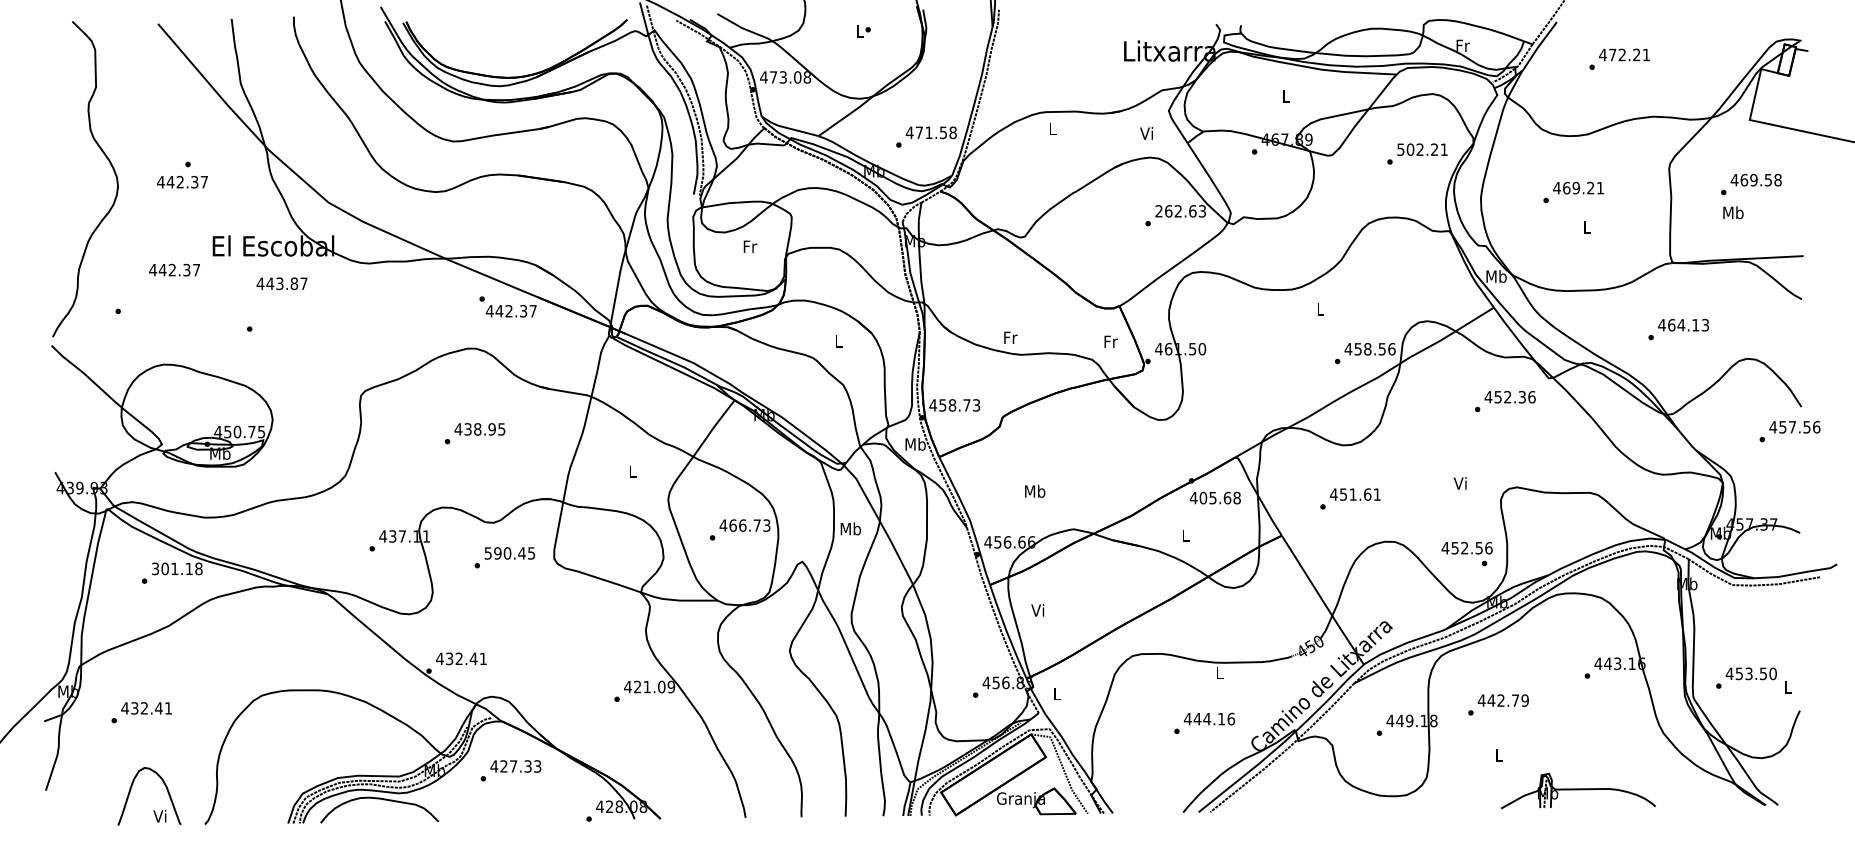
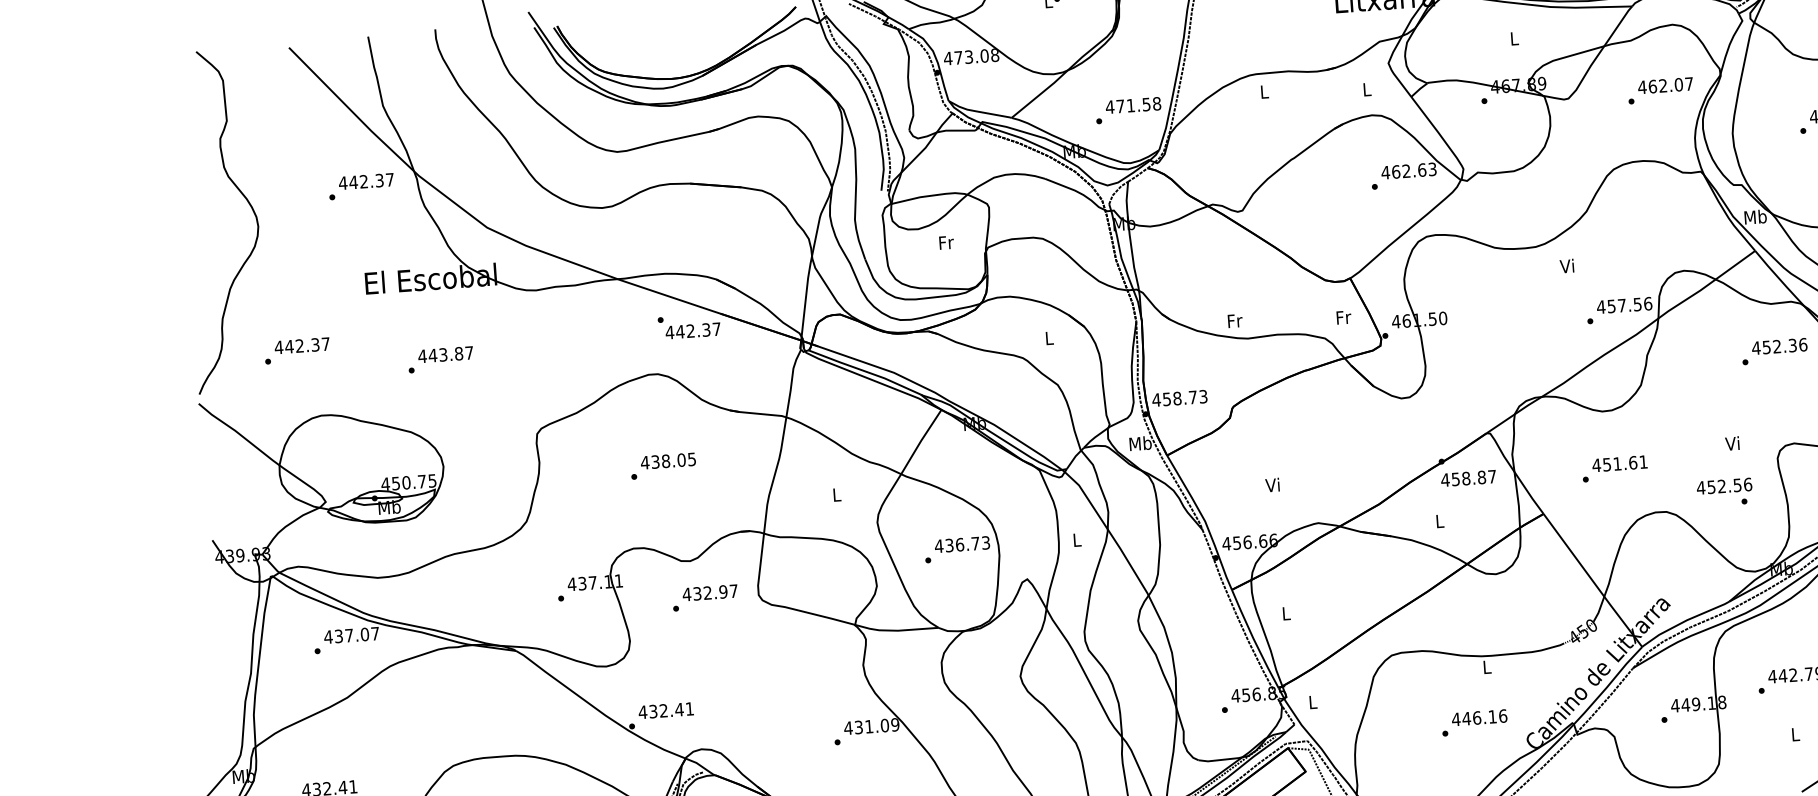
text: (1146, 133) -> (1366, 89), Vi -> L
text: (1421, 149) -> (1664, 85), 502.21 -> 462.07
text: (182, 181) -> (366, 180), moved
text: (1158, 211) -> (1385, 172), 262.63 -> 462.63
text: (174, 269) -> (302, 345), moved
text: (281, 283) -> (445, 354), moved
text: (1319, 308) -> (1566, 265), L -> Vi
text: (1367, 349) -> (1621, 305), 458.56 -> 457.56
text: (491, 429) -> (680, 460), 438.95 -> 438.05
text: (1035, 490) -> (1273, 484), Mb -> Vi
text: (1219, 497) -> (1473, 477), 405.68 -> 458.87
text: (732, 525) -> (948, 545), 466.73 -> 436.73
text: (850, 528) -> (1076, 539), Mb -> L
text: (509, 553) -> (709, 593), 590.45 -> 432.97
text: (1466, 553) -> (1724, 492), moved
text: (176, 568) -> (351, 635), 301.18 -> 437.07
text: (1037, 609) -> (1285, 612), Vi -> L
text: (637, 687) -> (858, 727), 421.09 -> 431.09
text: (1207, 718) -> (1477, 717), 444.16 -> 446.16

